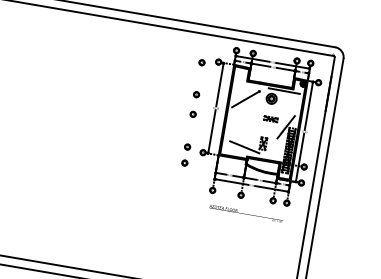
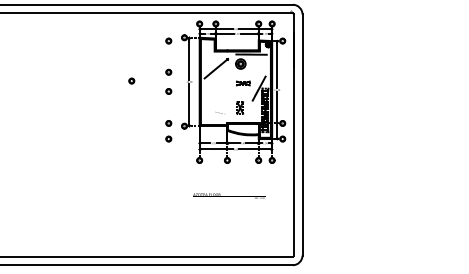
part: (156, 96) -> (131, 80), added
line: (244, 147) -> (222, 114), removed
text: (246, 213) -> (229, 195), moved

